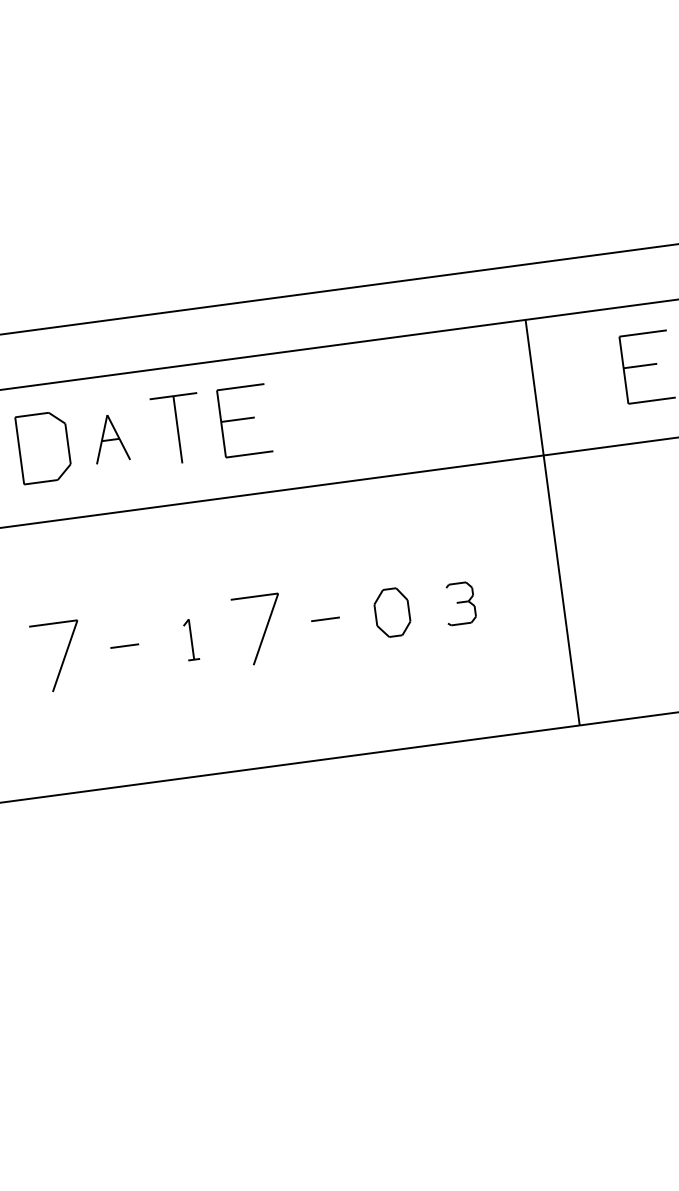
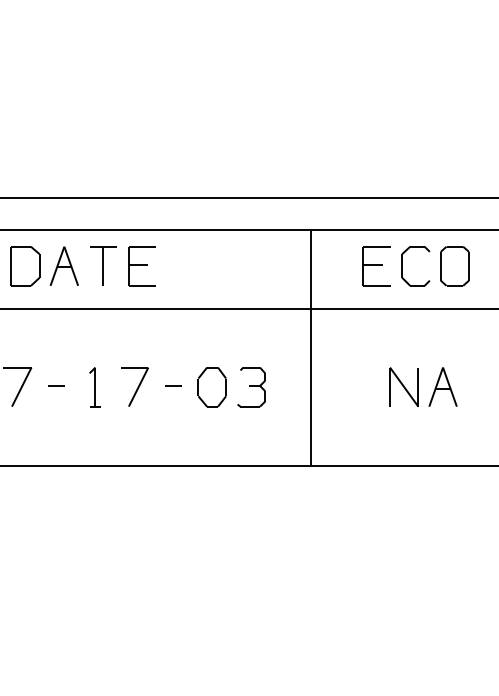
part: (109, 437) -> (63, 265), size x1.43
part: (460, 604) -> (251, 387), size x1.67
part: (391, 613) -> (211, 387), size x1.43
part: (190, 640) -> (94, 387), size x1.67

